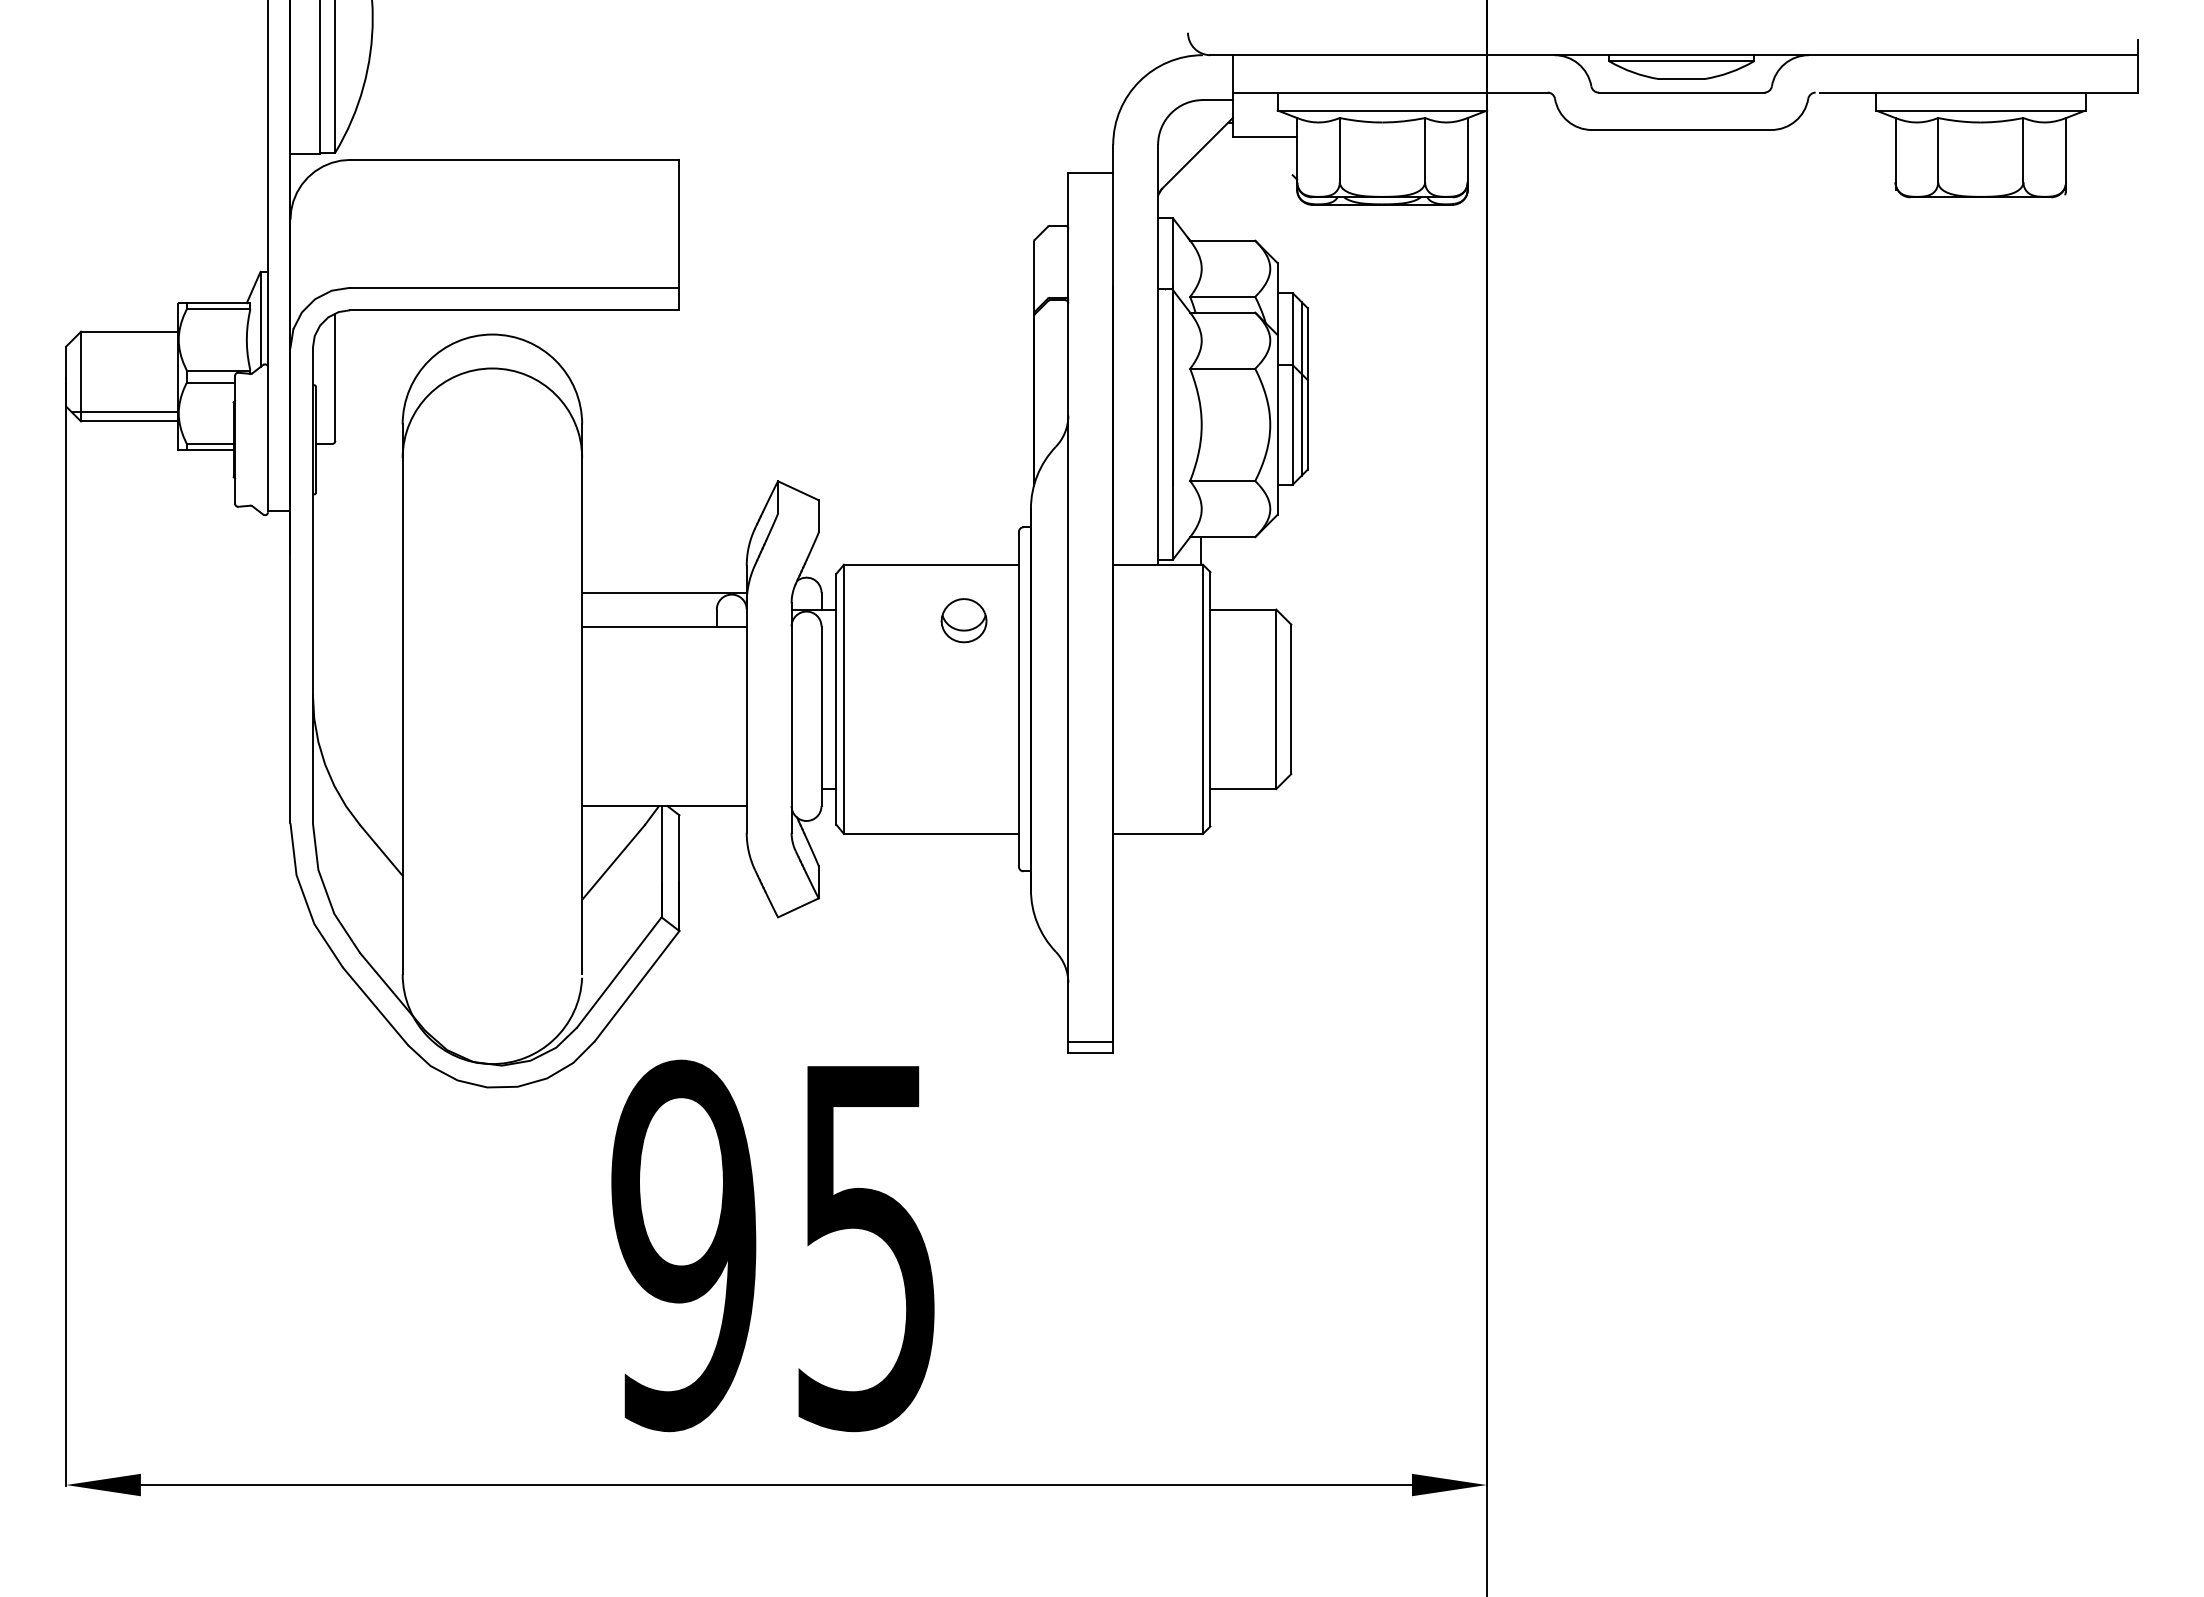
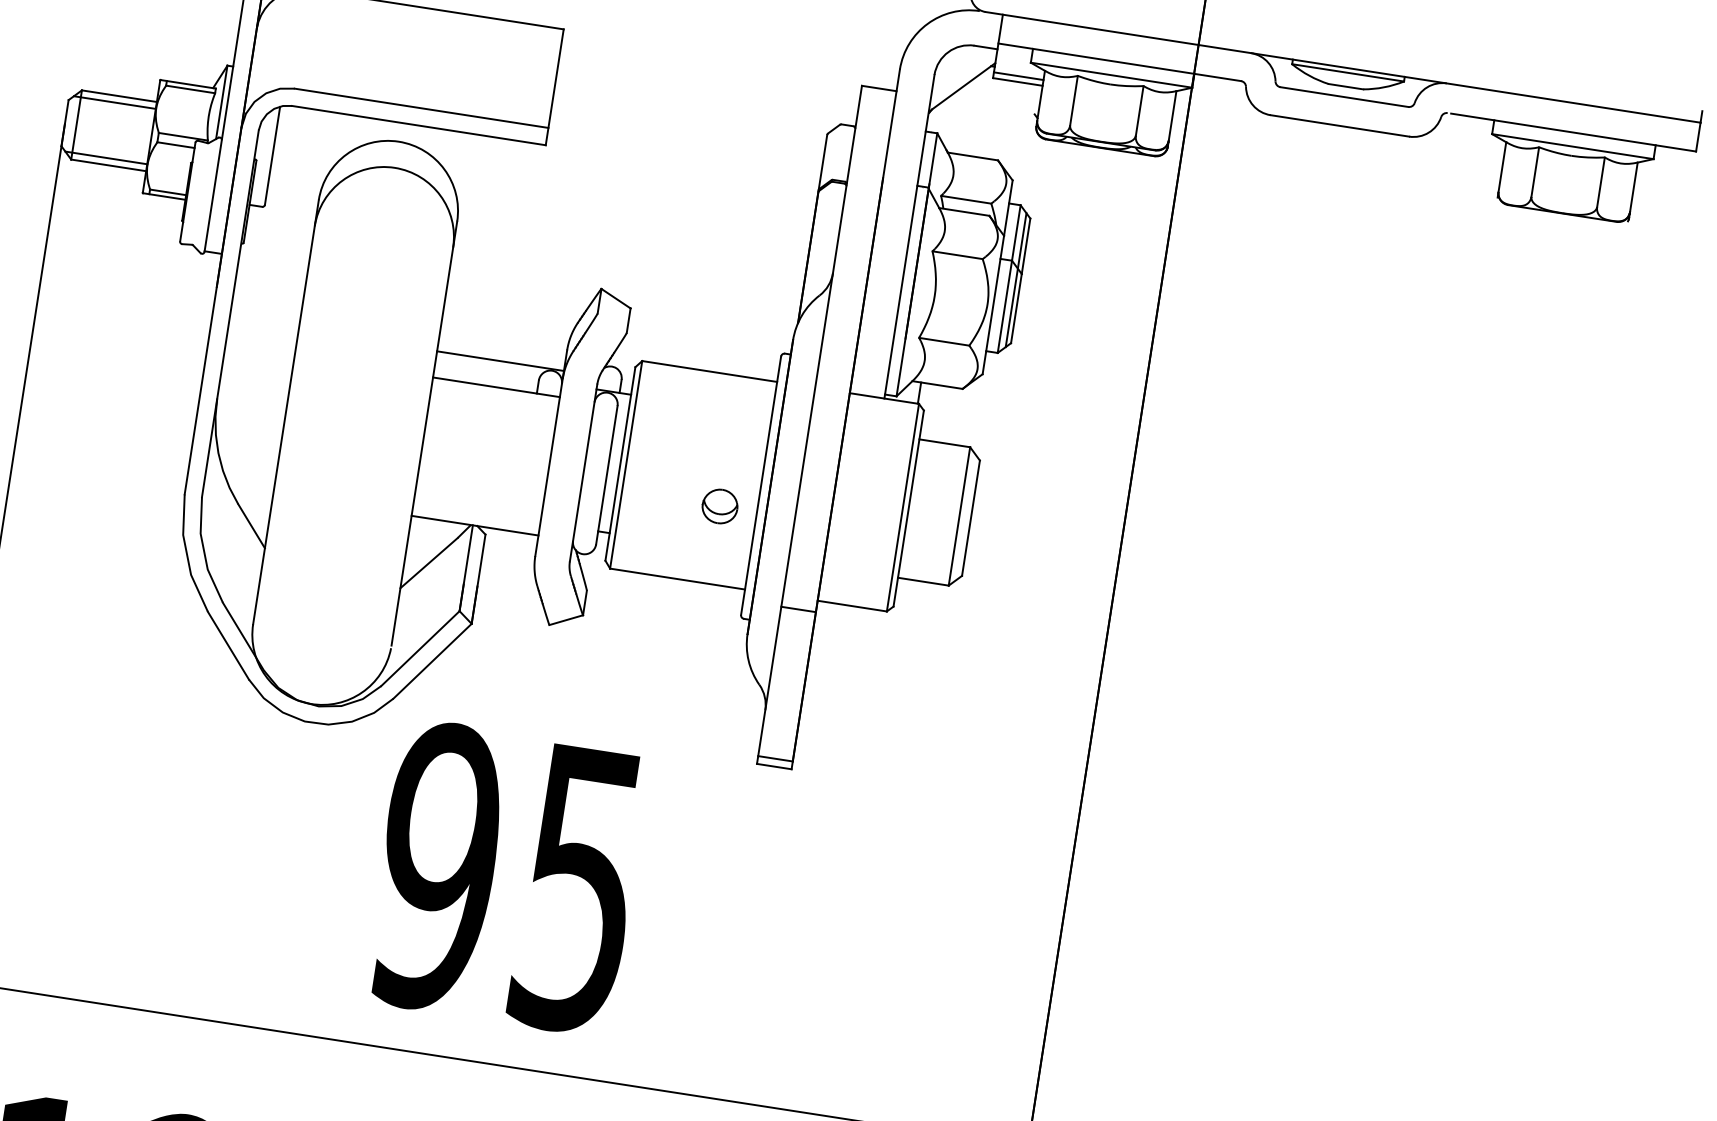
line: (1264, 130) -> (1018, 76), added
line: (125, 340) -> (115, 102), added
part: (963, 620) -> (719, 506), moved
line: (1090, 848) -> (798, 609), added

